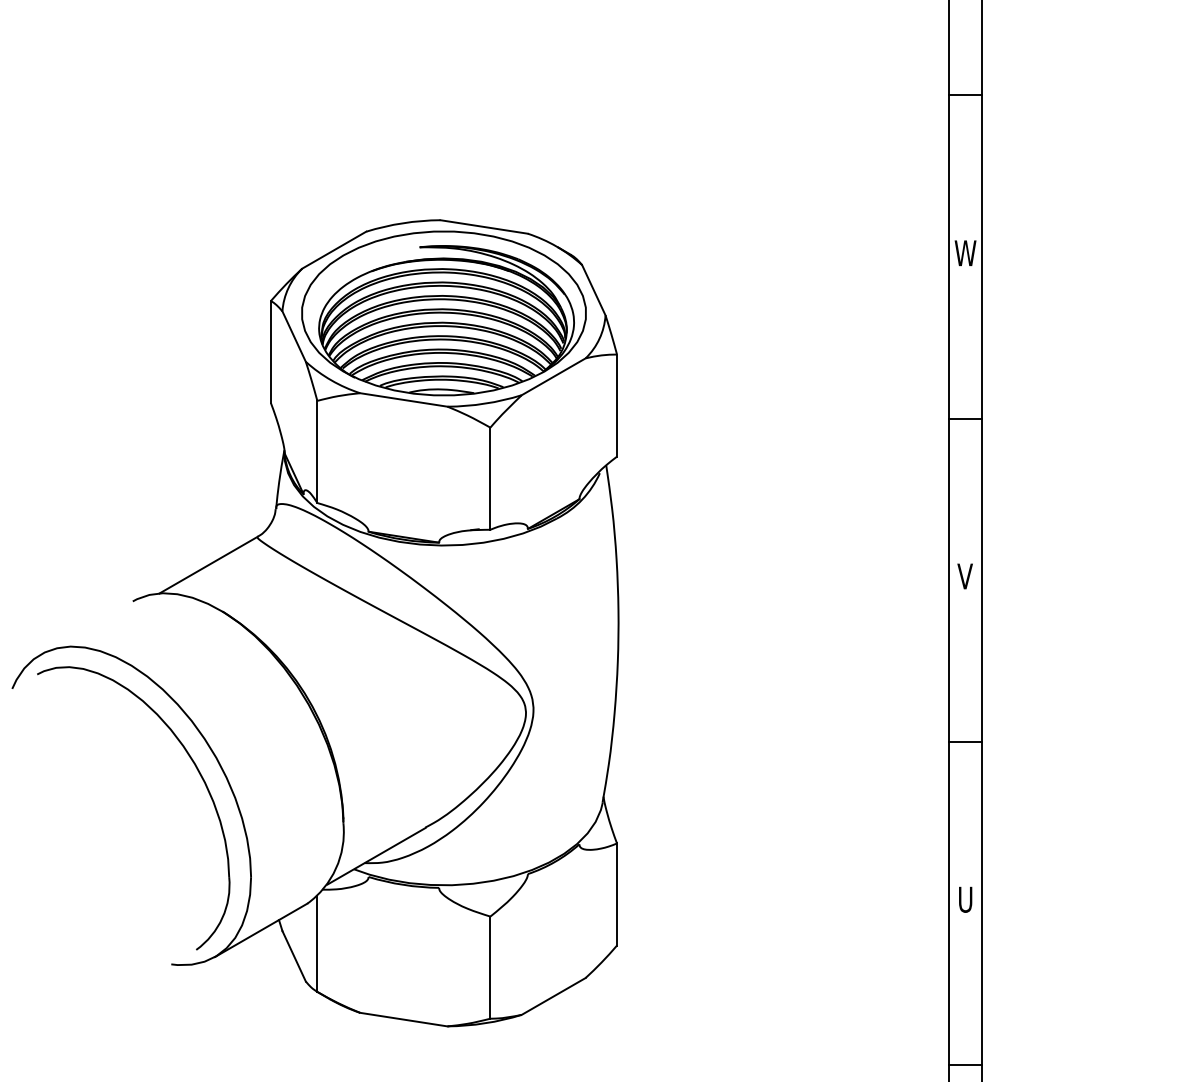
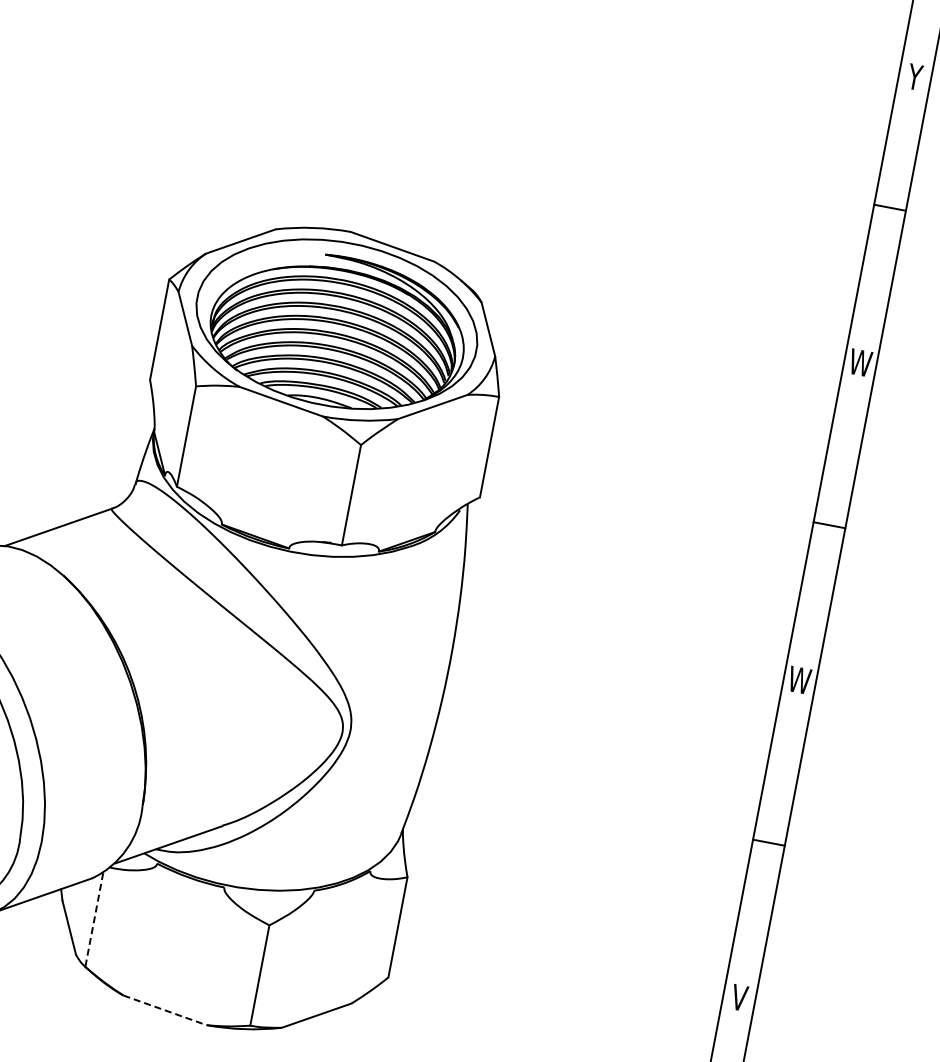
text: (964, 576) -> (798, 680), V -> W
text: (965, 899) -> (739, 997), U -> V
line: (317, 944) -> (94, 920), solid -> dashed
line: (404, 1019) -> (165, 1010), solid -> dashed

